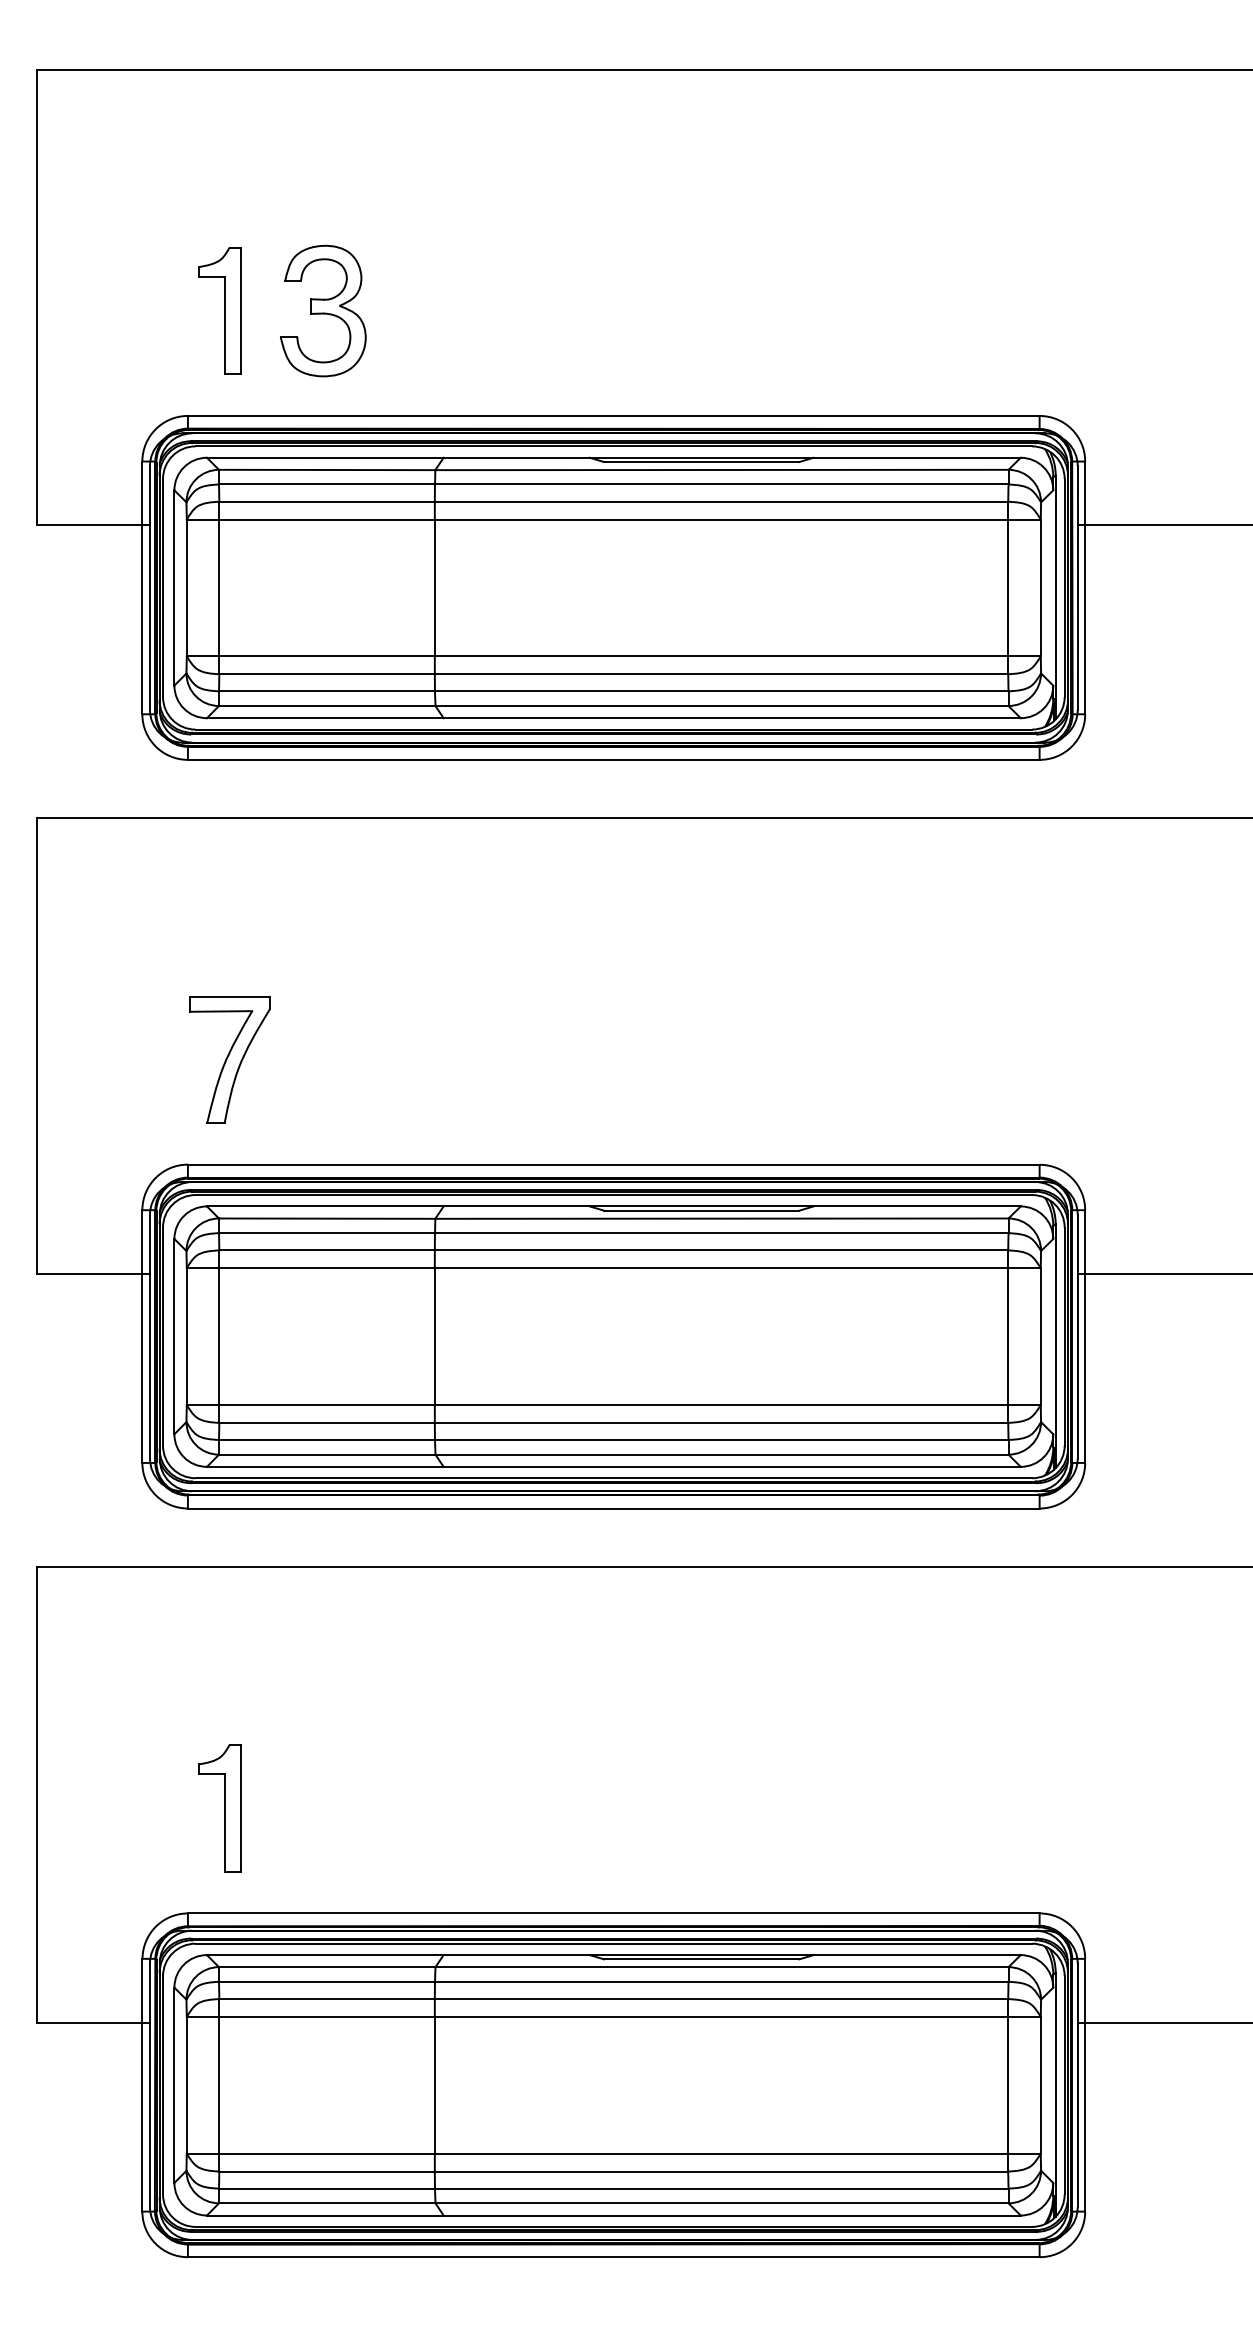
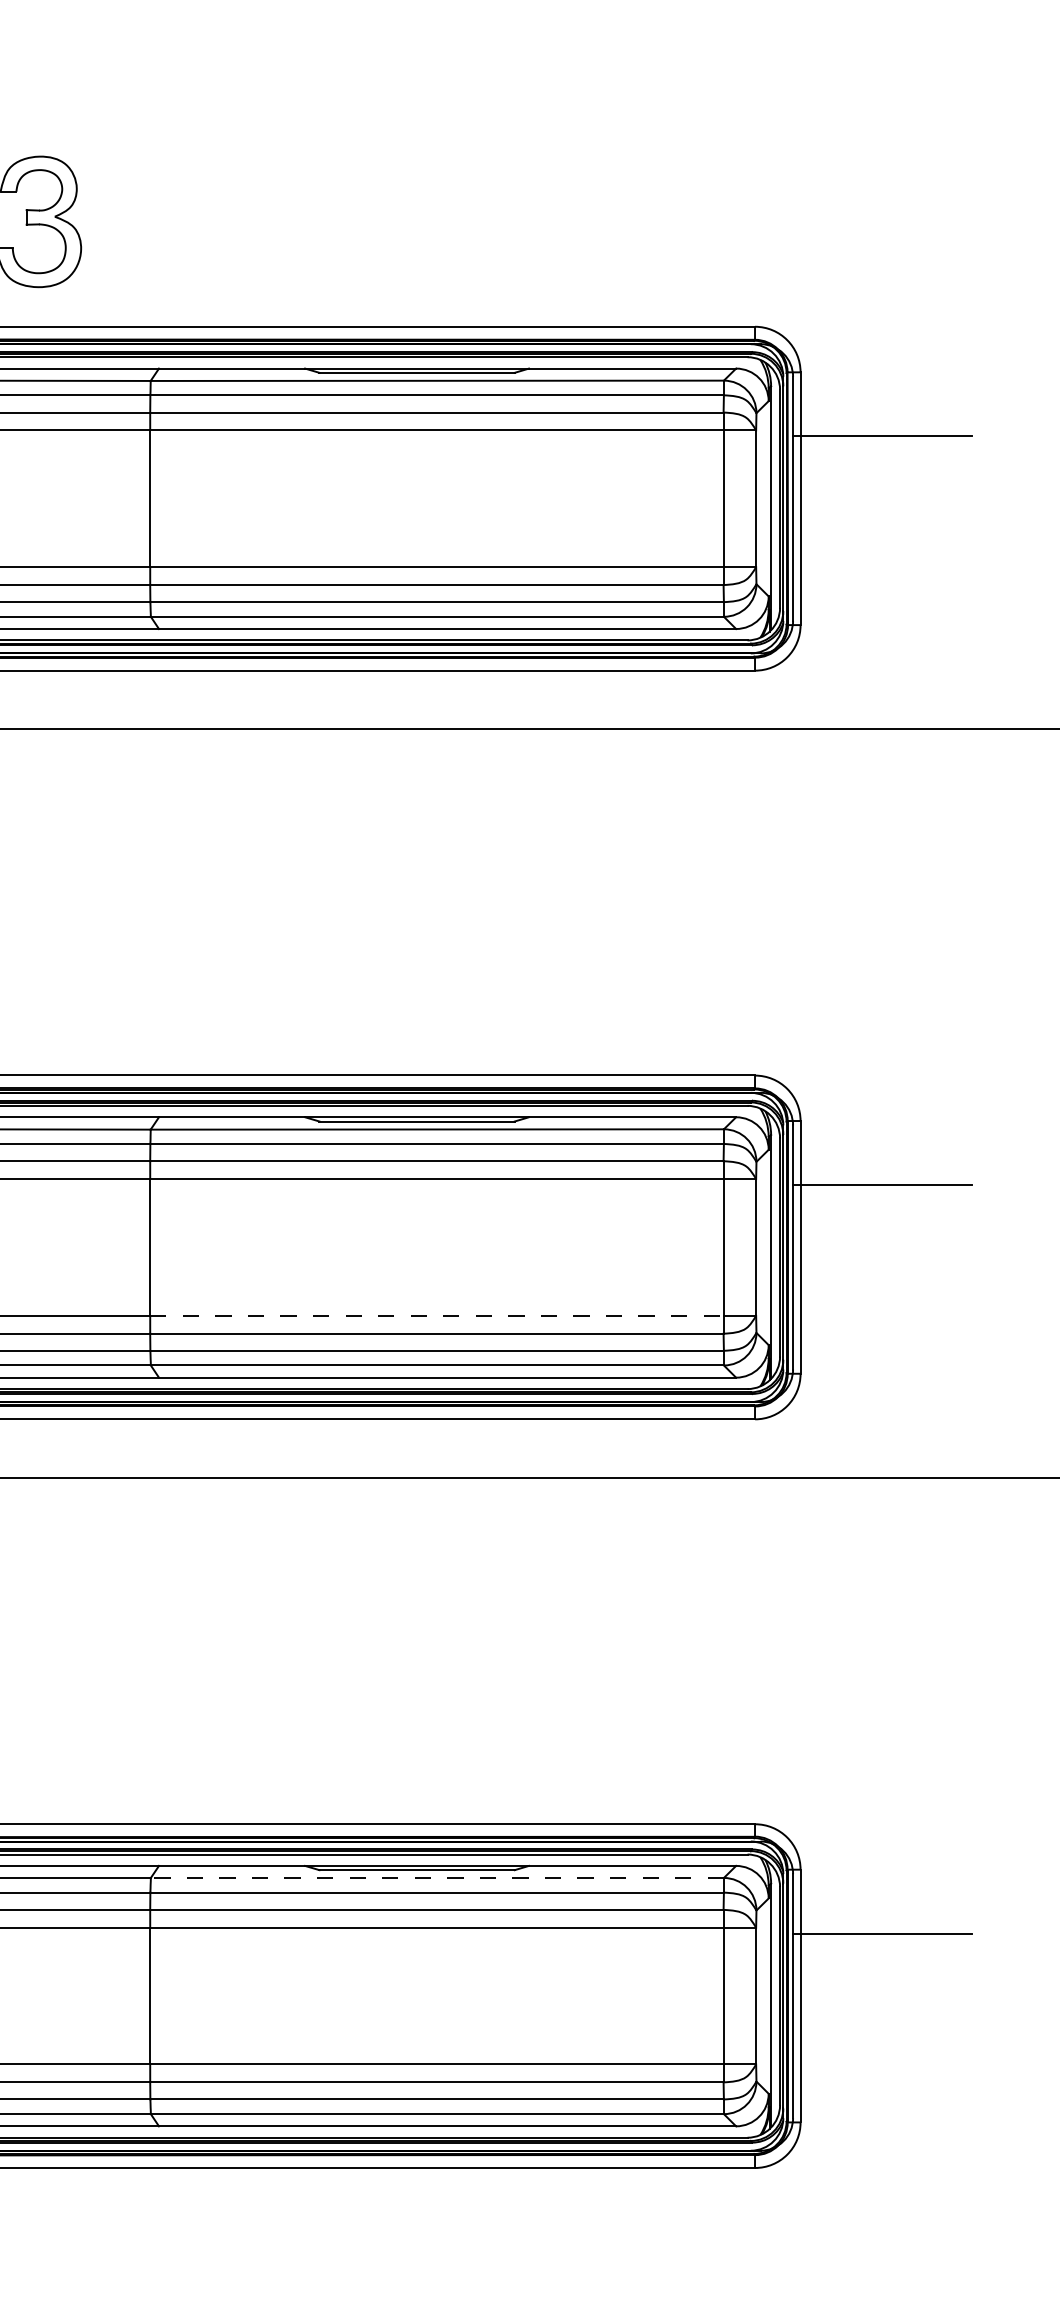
line: (721, 1405) -> (436, 1316), solid -> dashed
line: (722, 1967) -> (437, 1878), solid -> dashed

